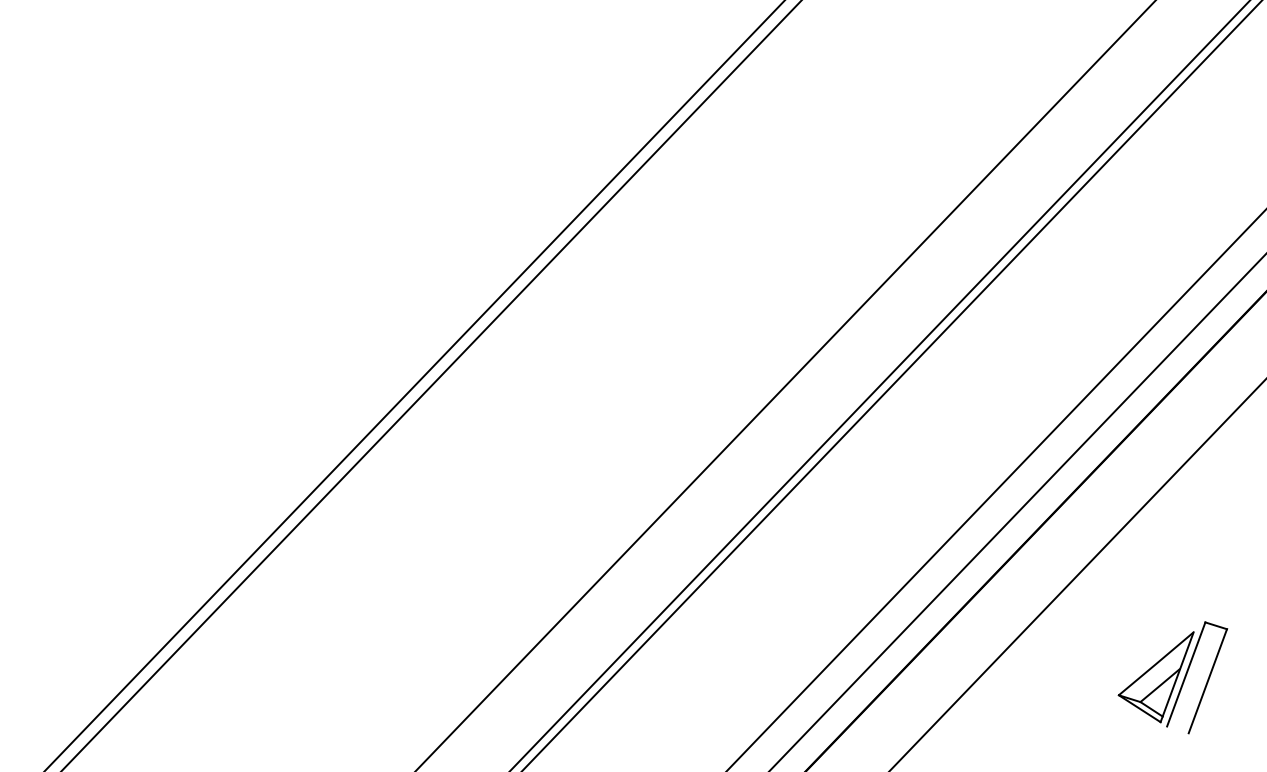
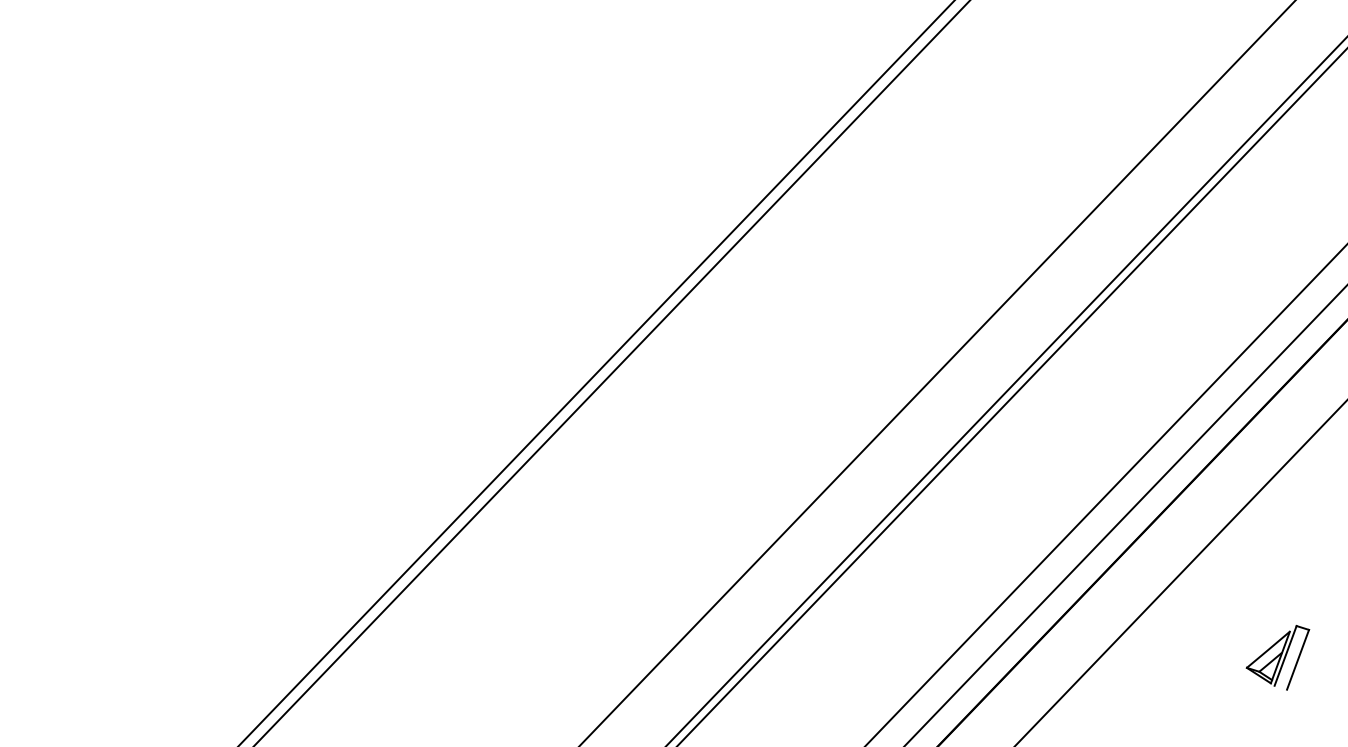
part: (1172, 677) -> (1277, 657), size x0.62

